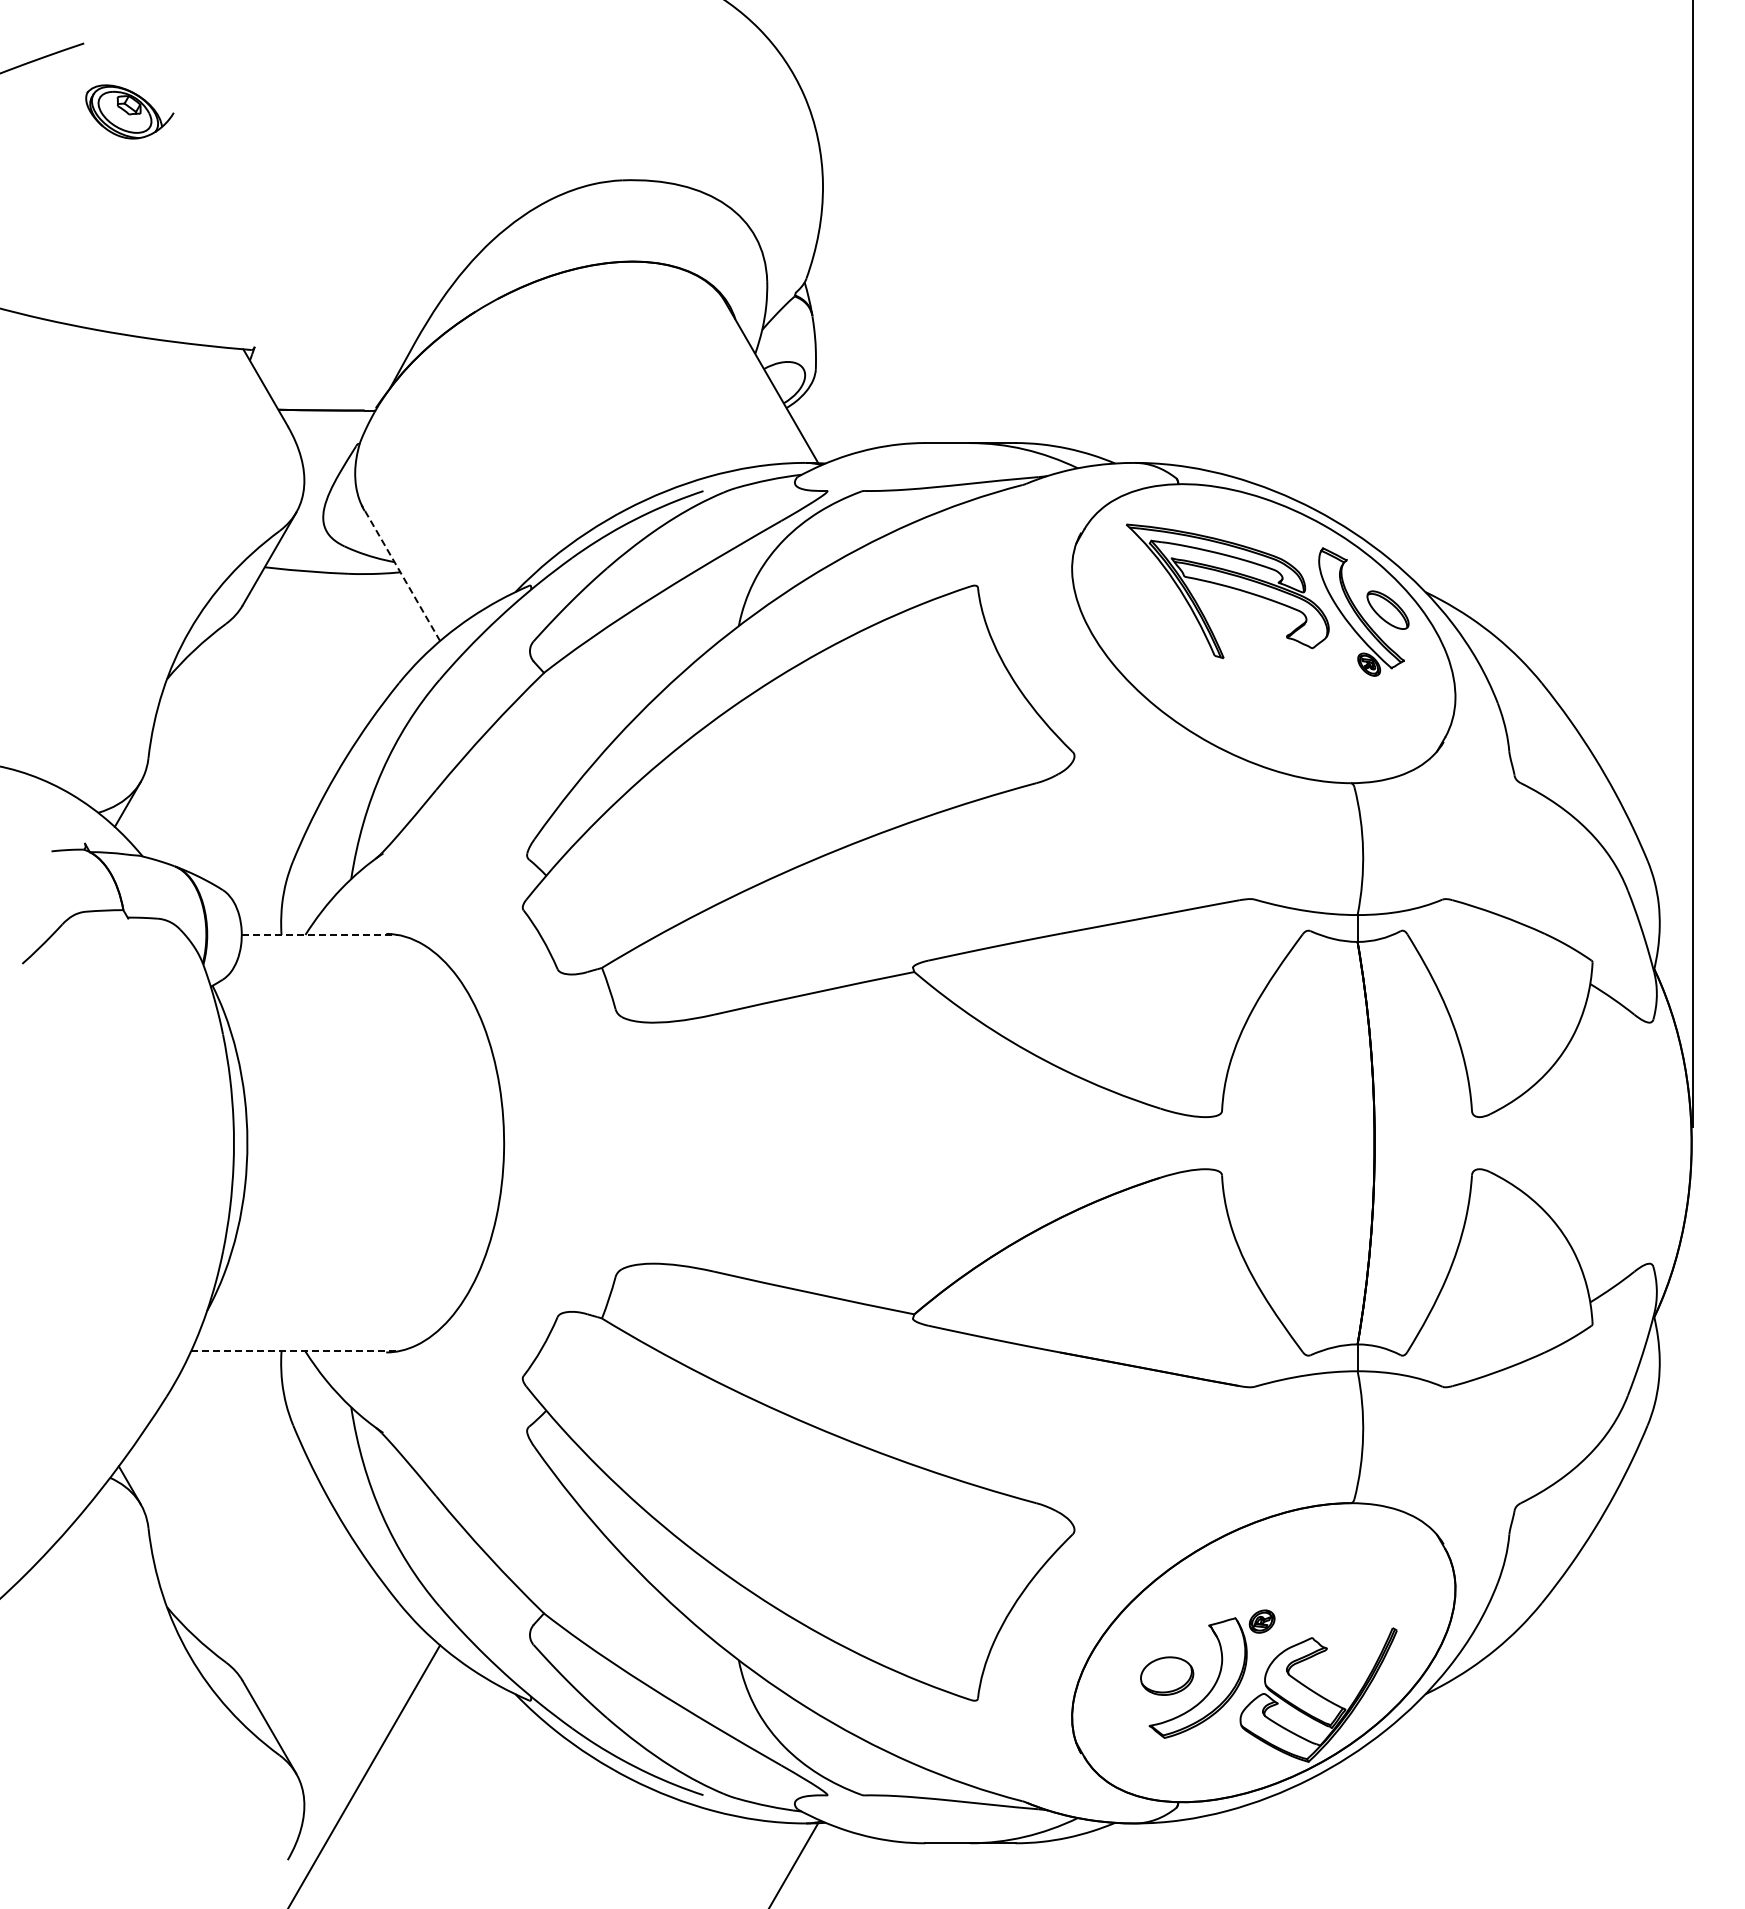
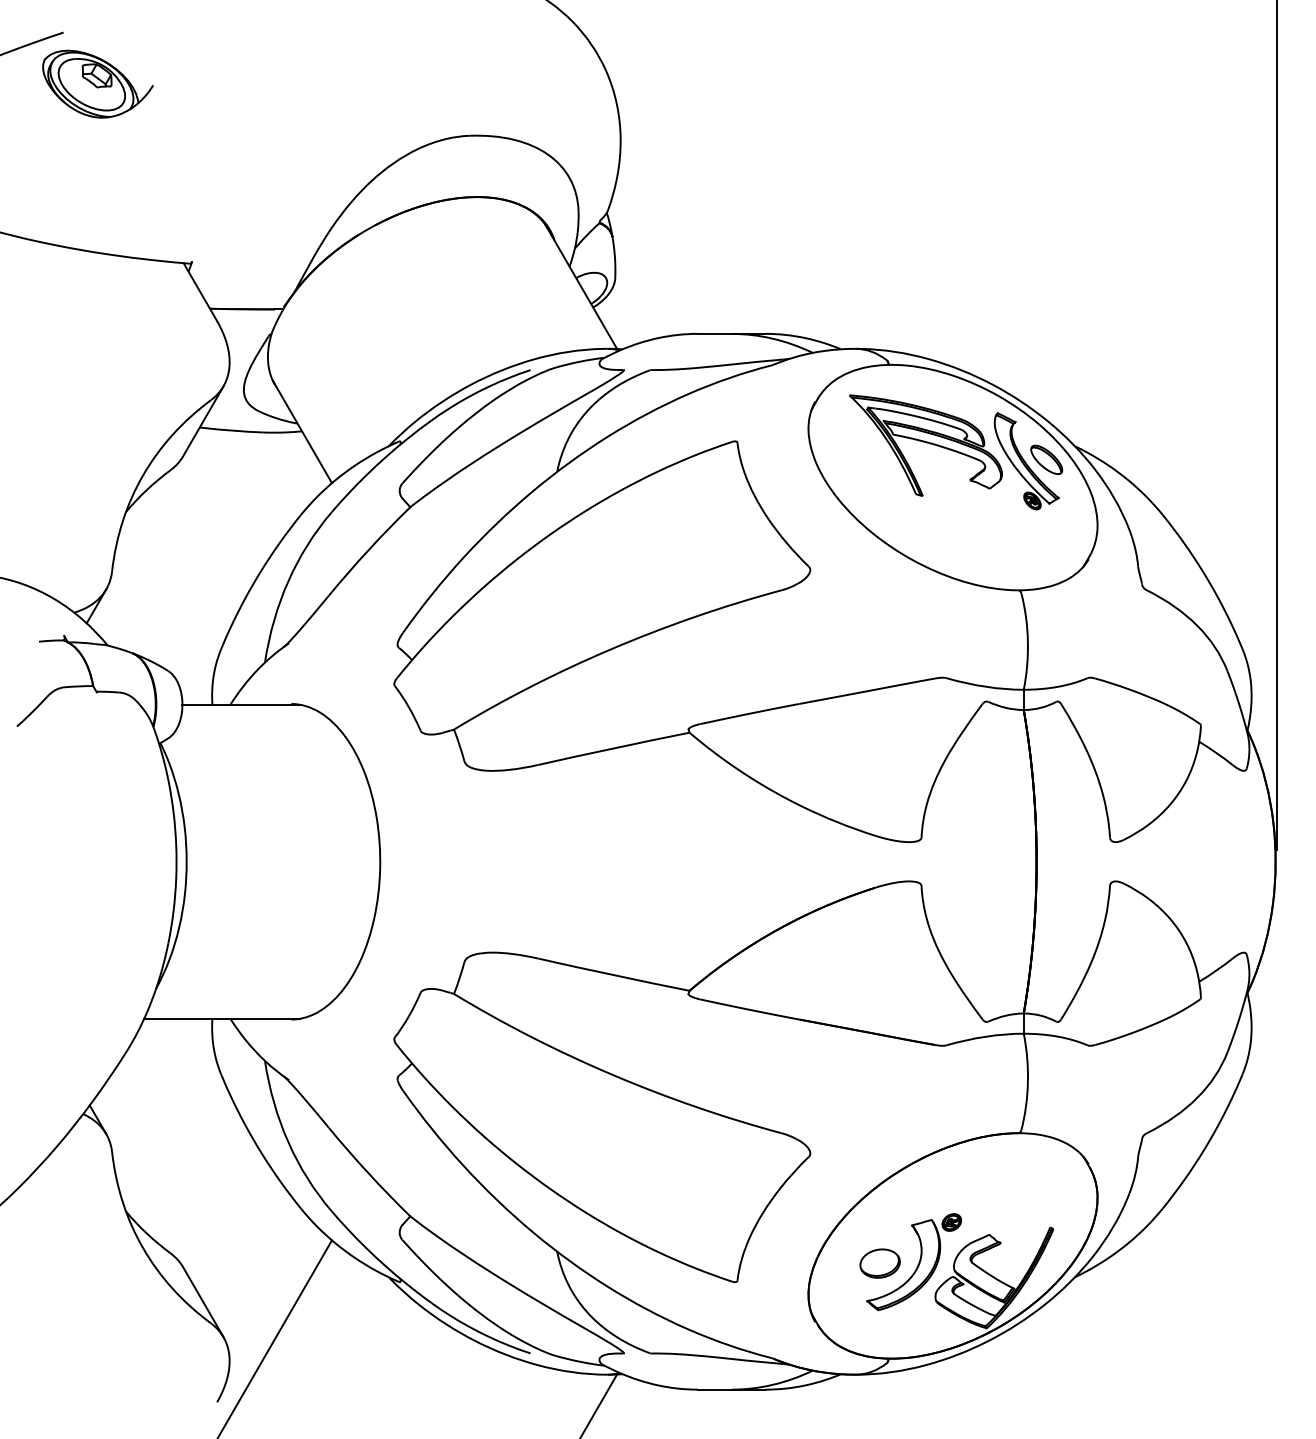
part: (129, 111) -> (97, 83), size x1.67
line: (400, 573) -> (302, 432), dashed -> solid
line: (320, 934) -> (241, 704), dashed -> solid
line: (294, 1351) -> (222, 1018), dashed -> solid

